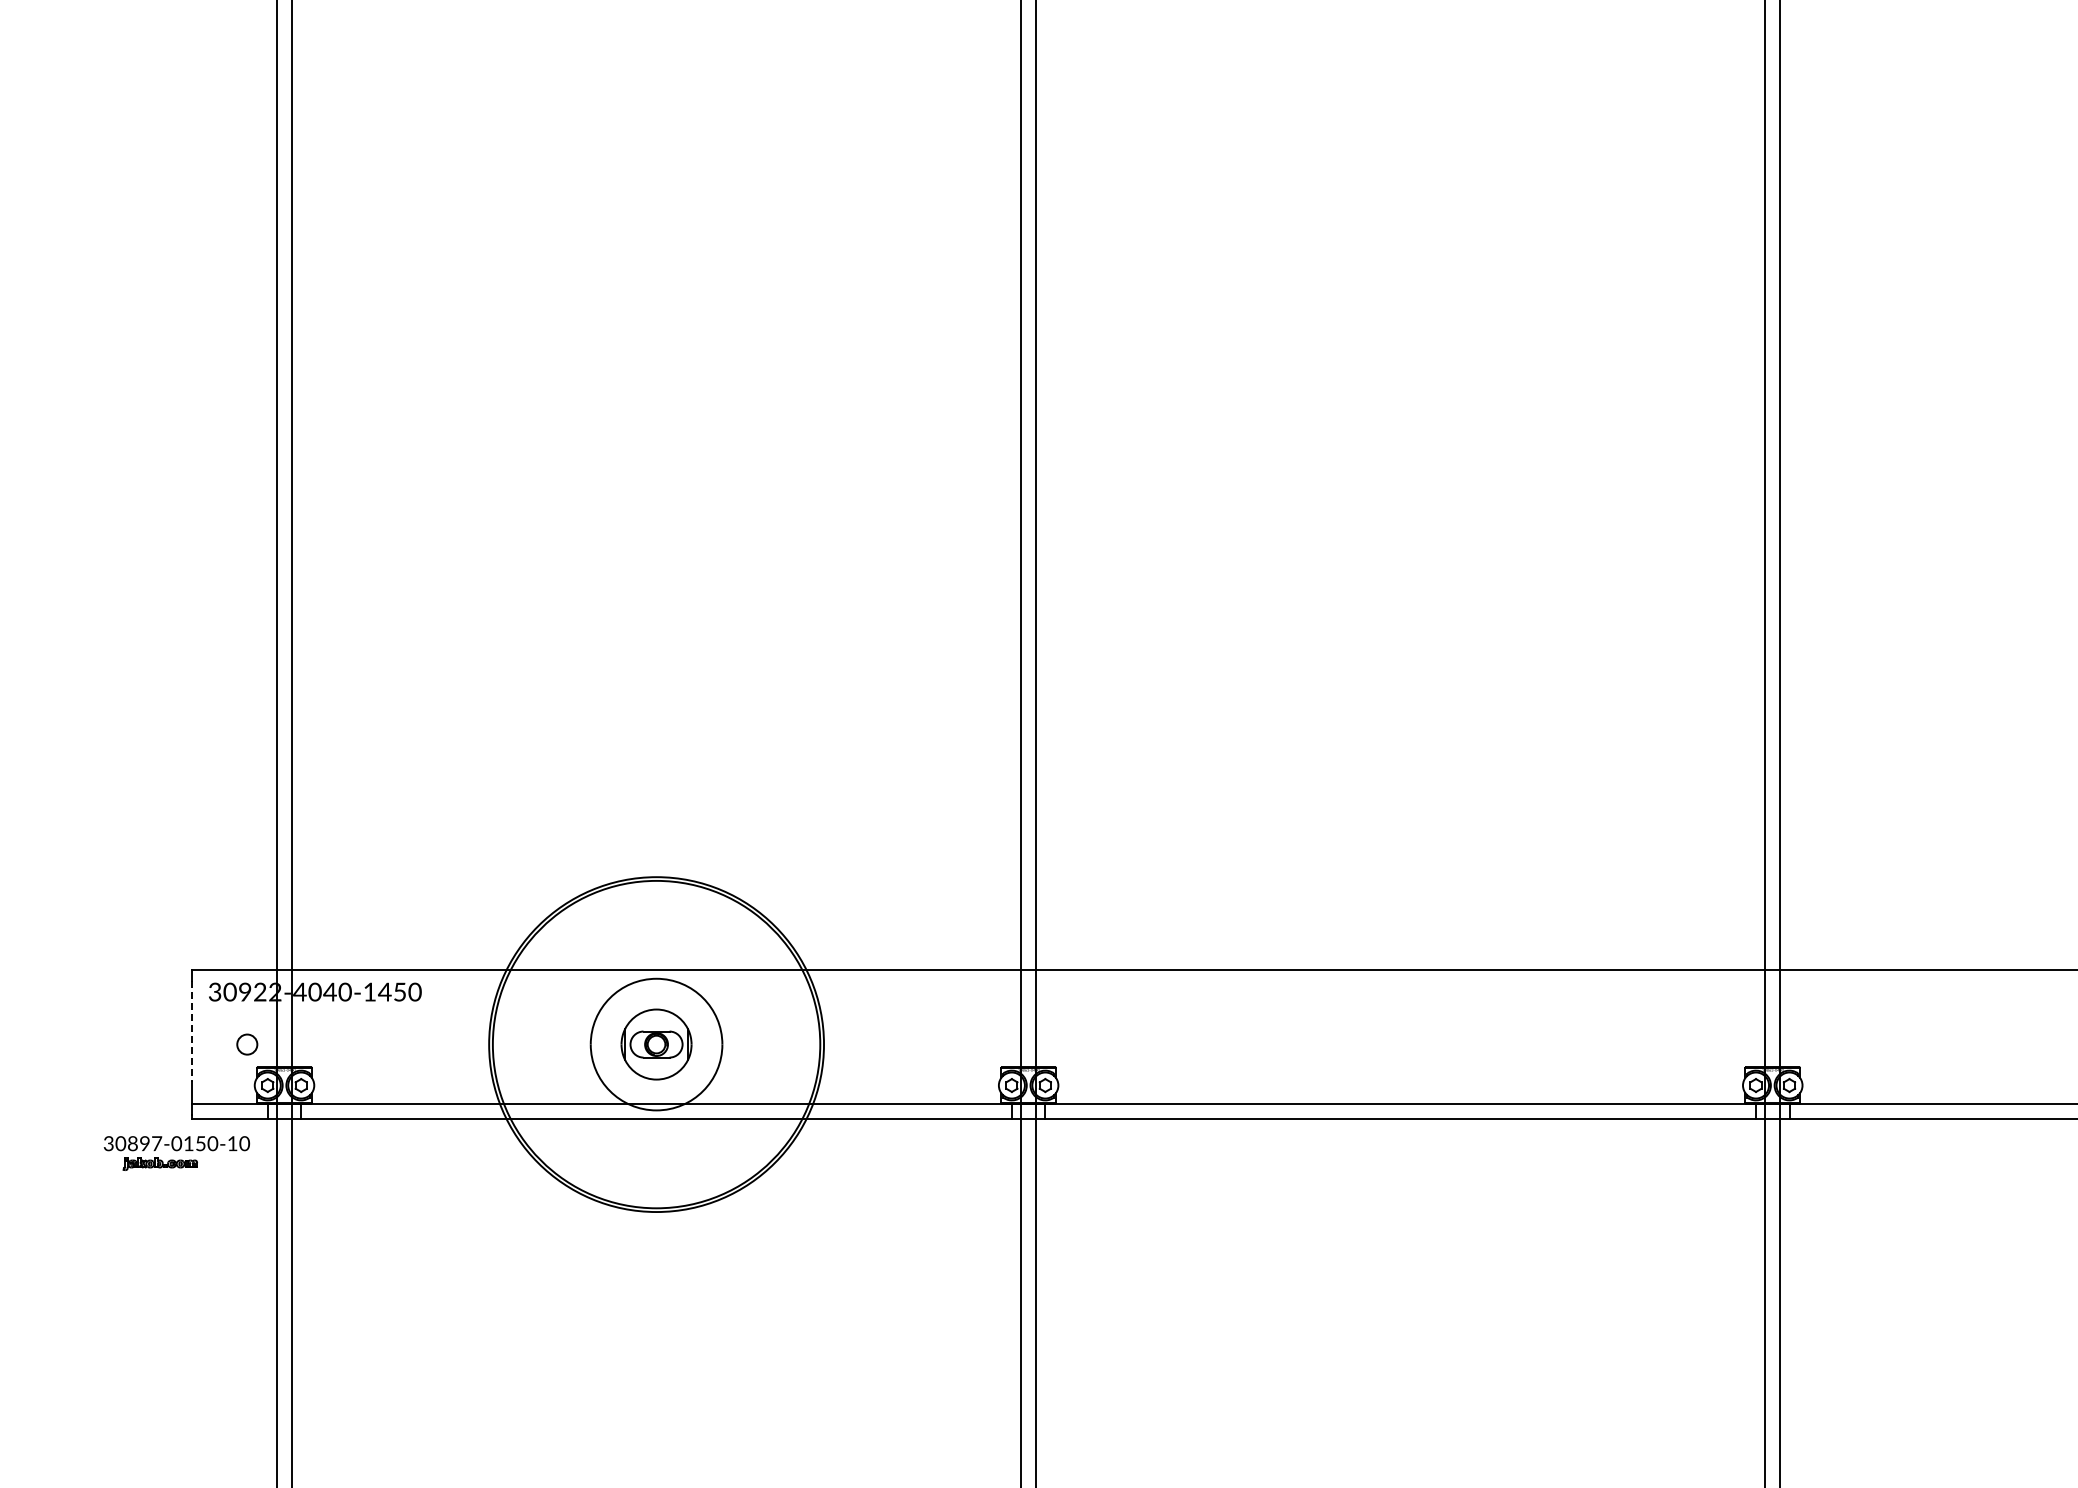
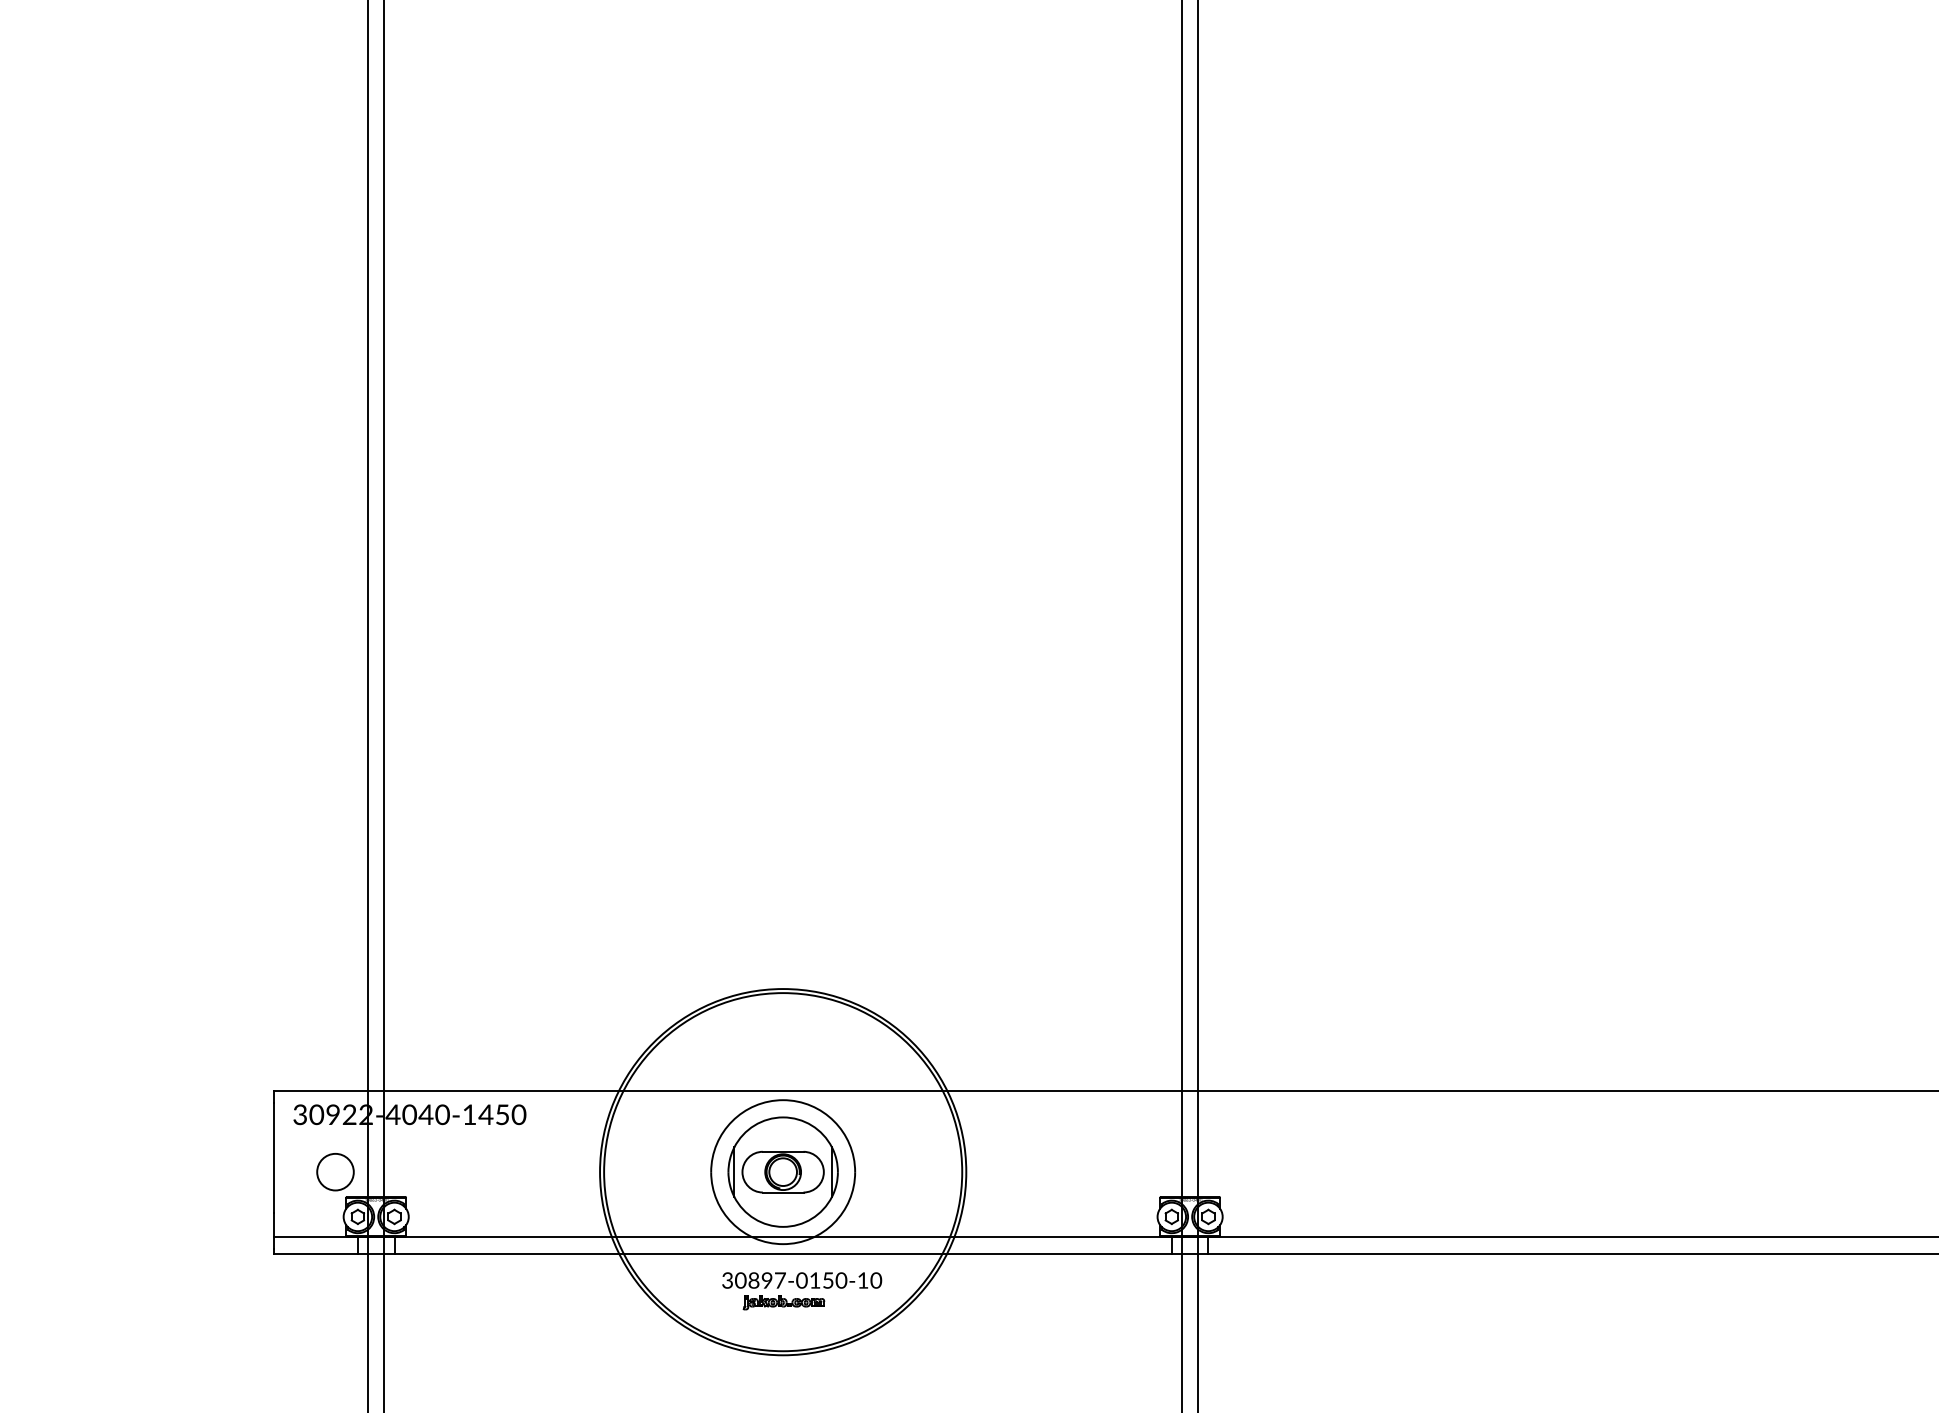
line: (191, 1032) -> (274, 1158), dashed -> solid
circle: (247, 1044) -> (335, 1172), size x1.67
part: (656, 1044) -> (783, 1172), size x1.43
part: (176, 1153) -> (801, 1291), moved

